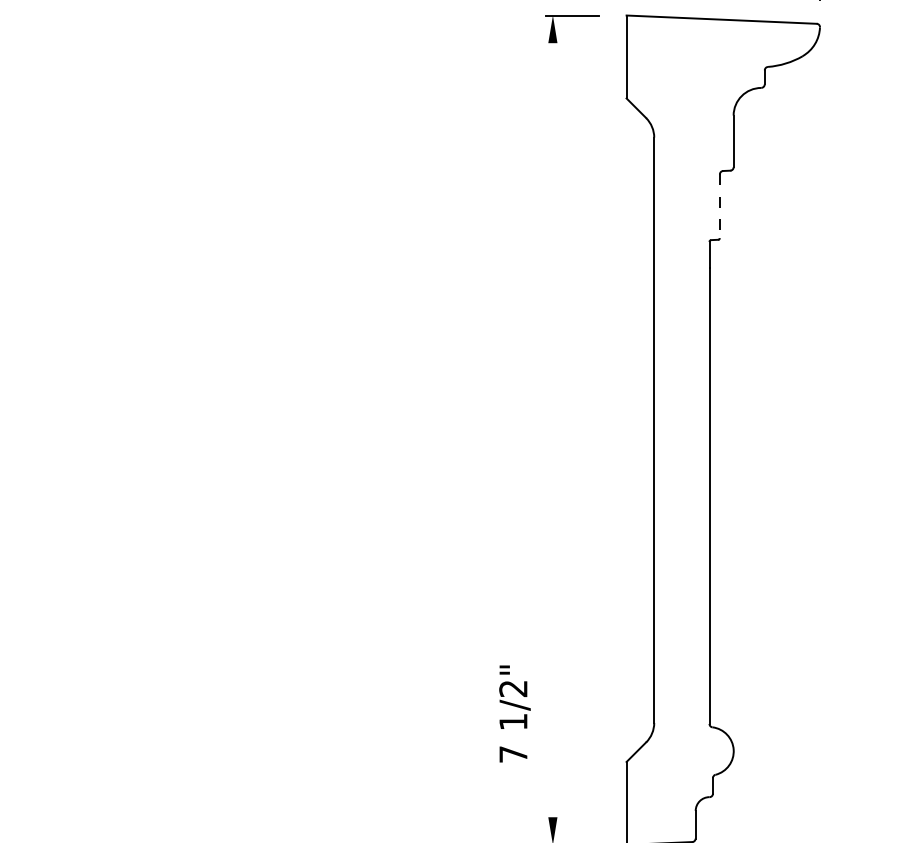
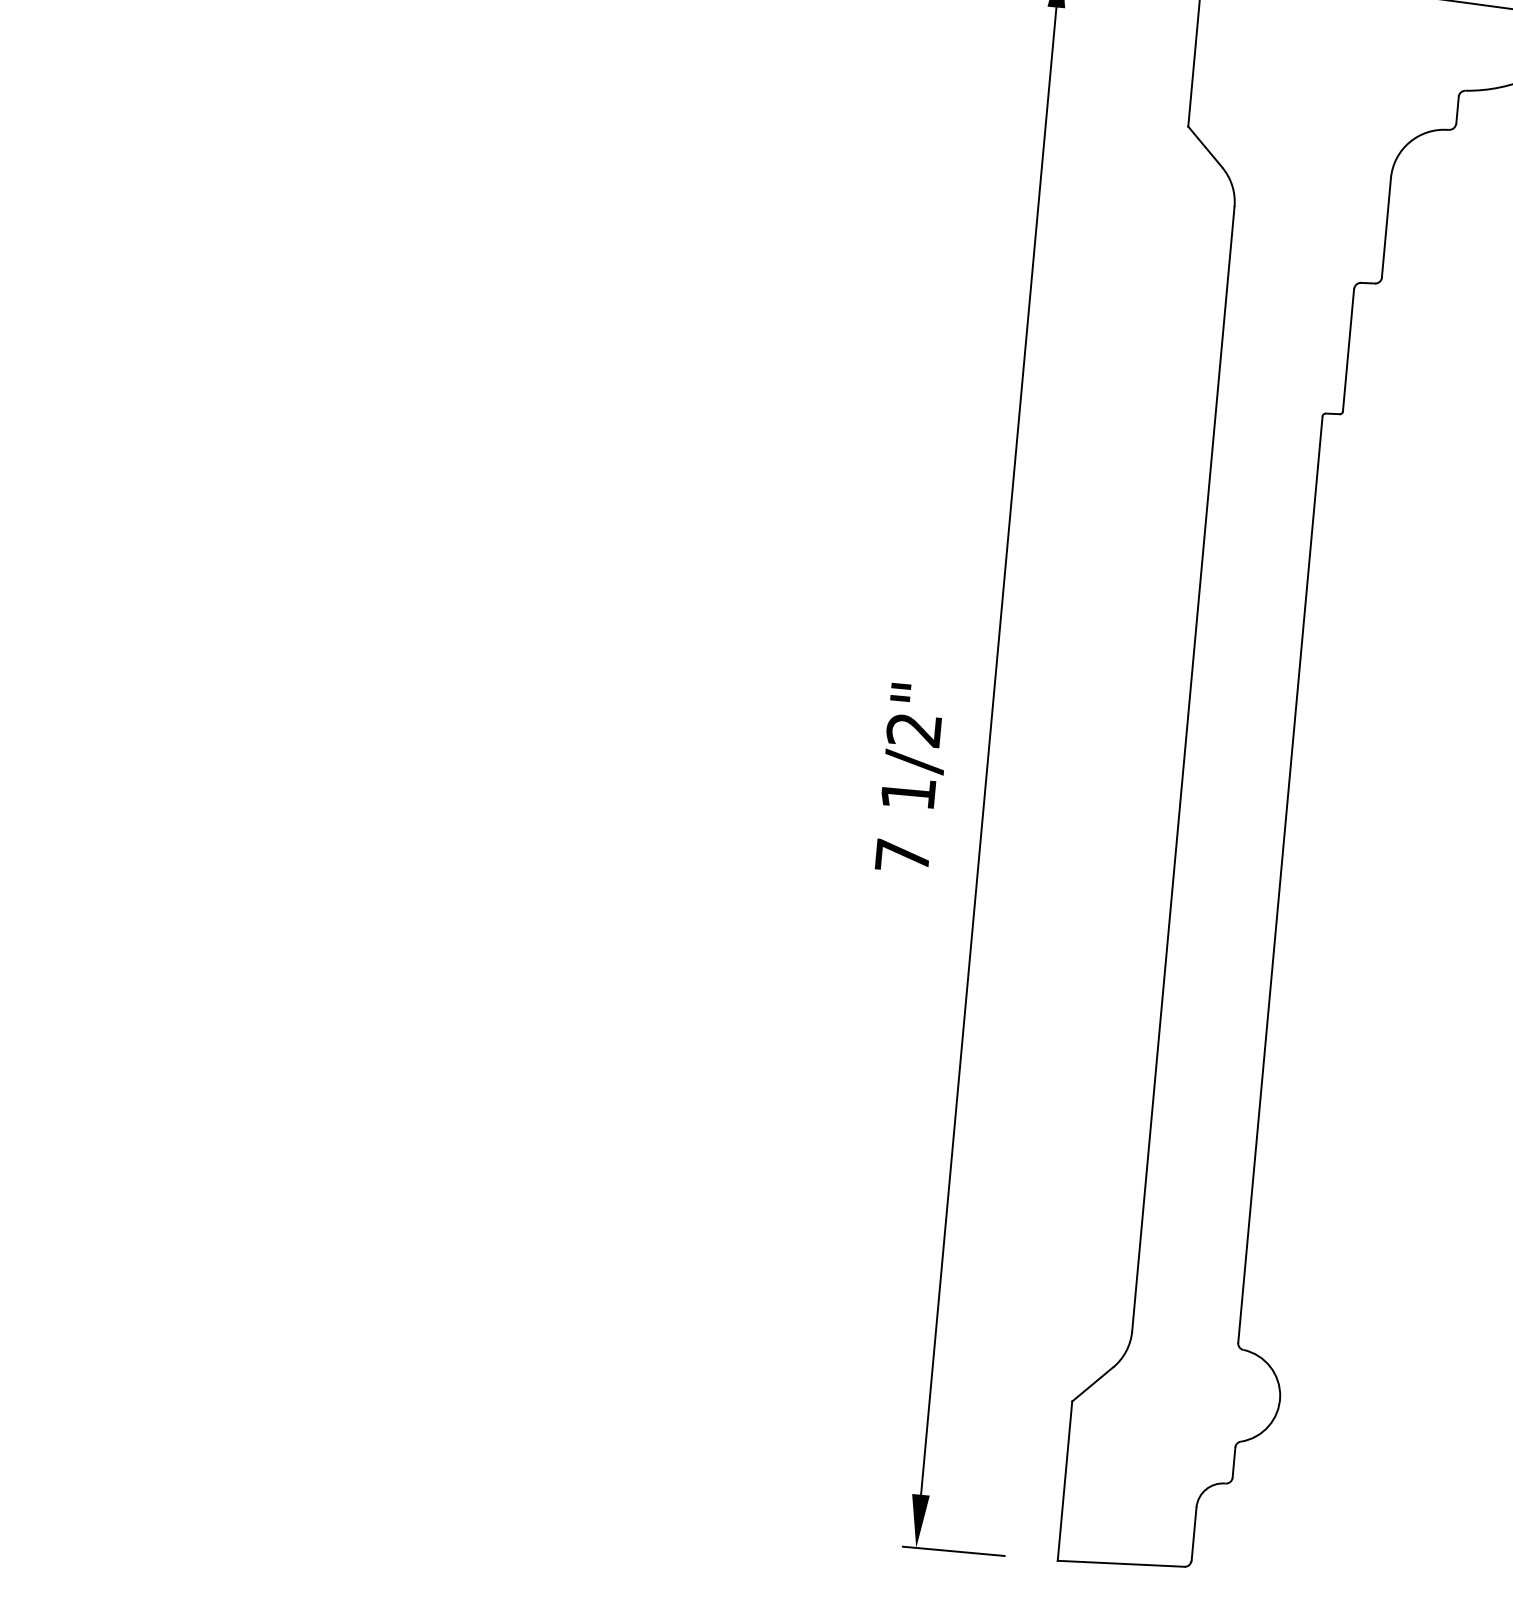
line: (719, 206) -> (1347, 350), dashed -> solid
line: (552, 430) -> (987, 751), added
text: (514, 713) -> (911, 777), moved

